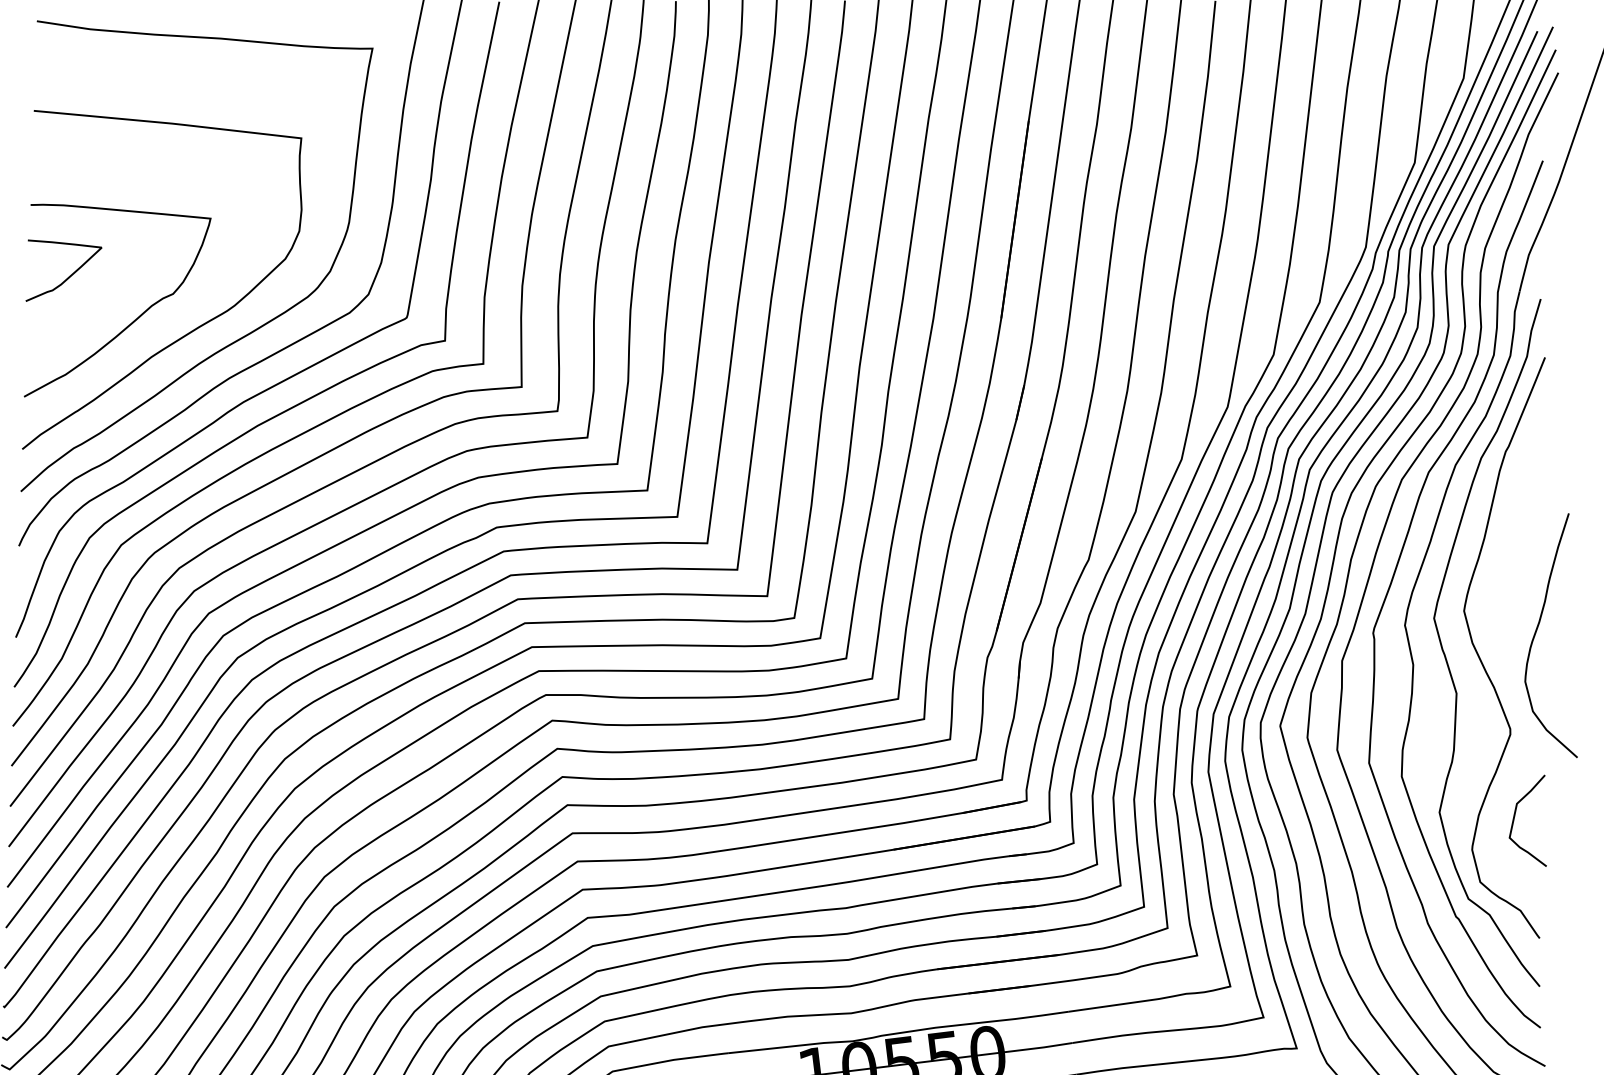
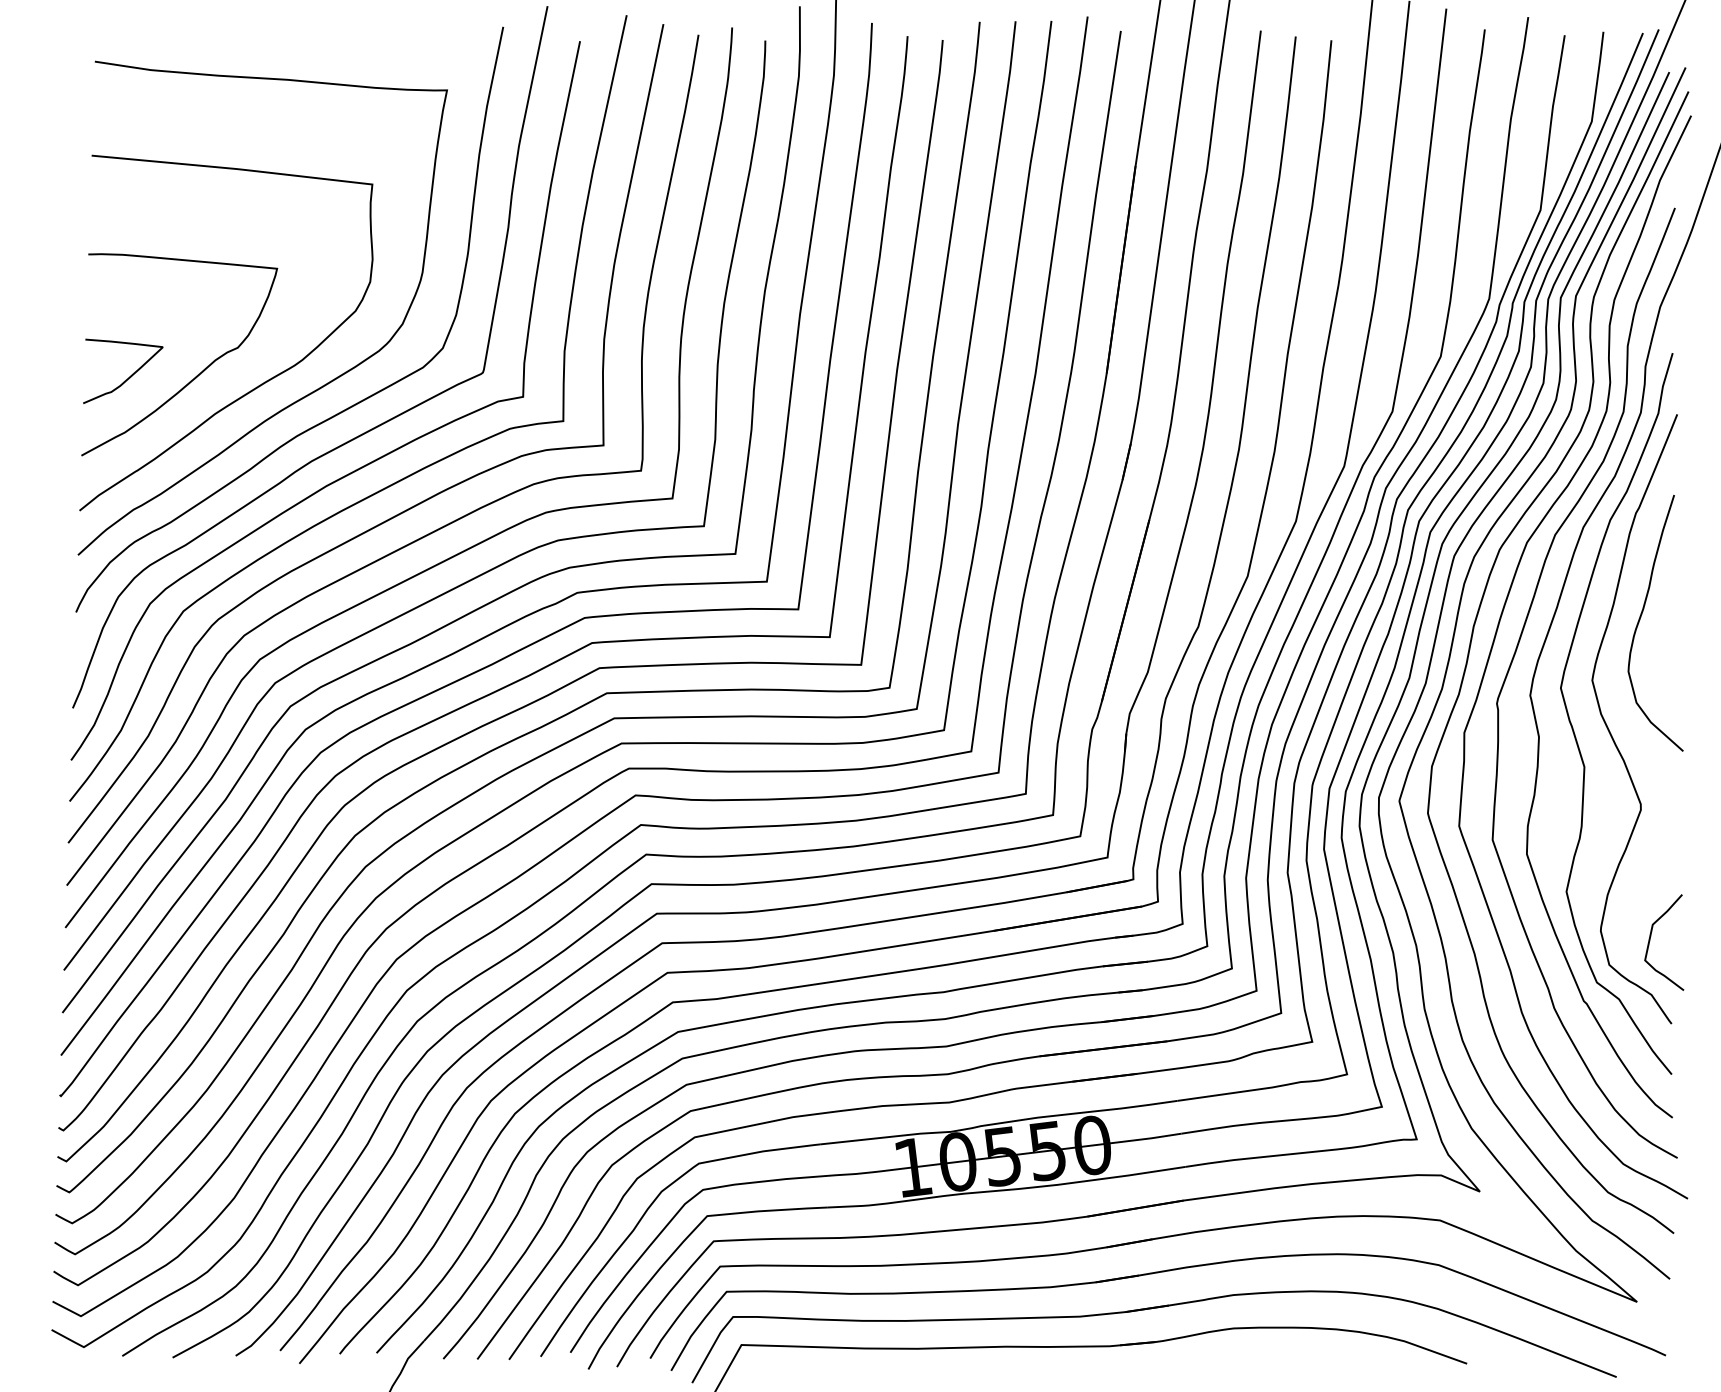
curve: (69, 275) -> (129, 376), moved
curve: (1537, 630) -> (1641, 617), moved
curve: (1514, 819) -> (1650, 941), moved

